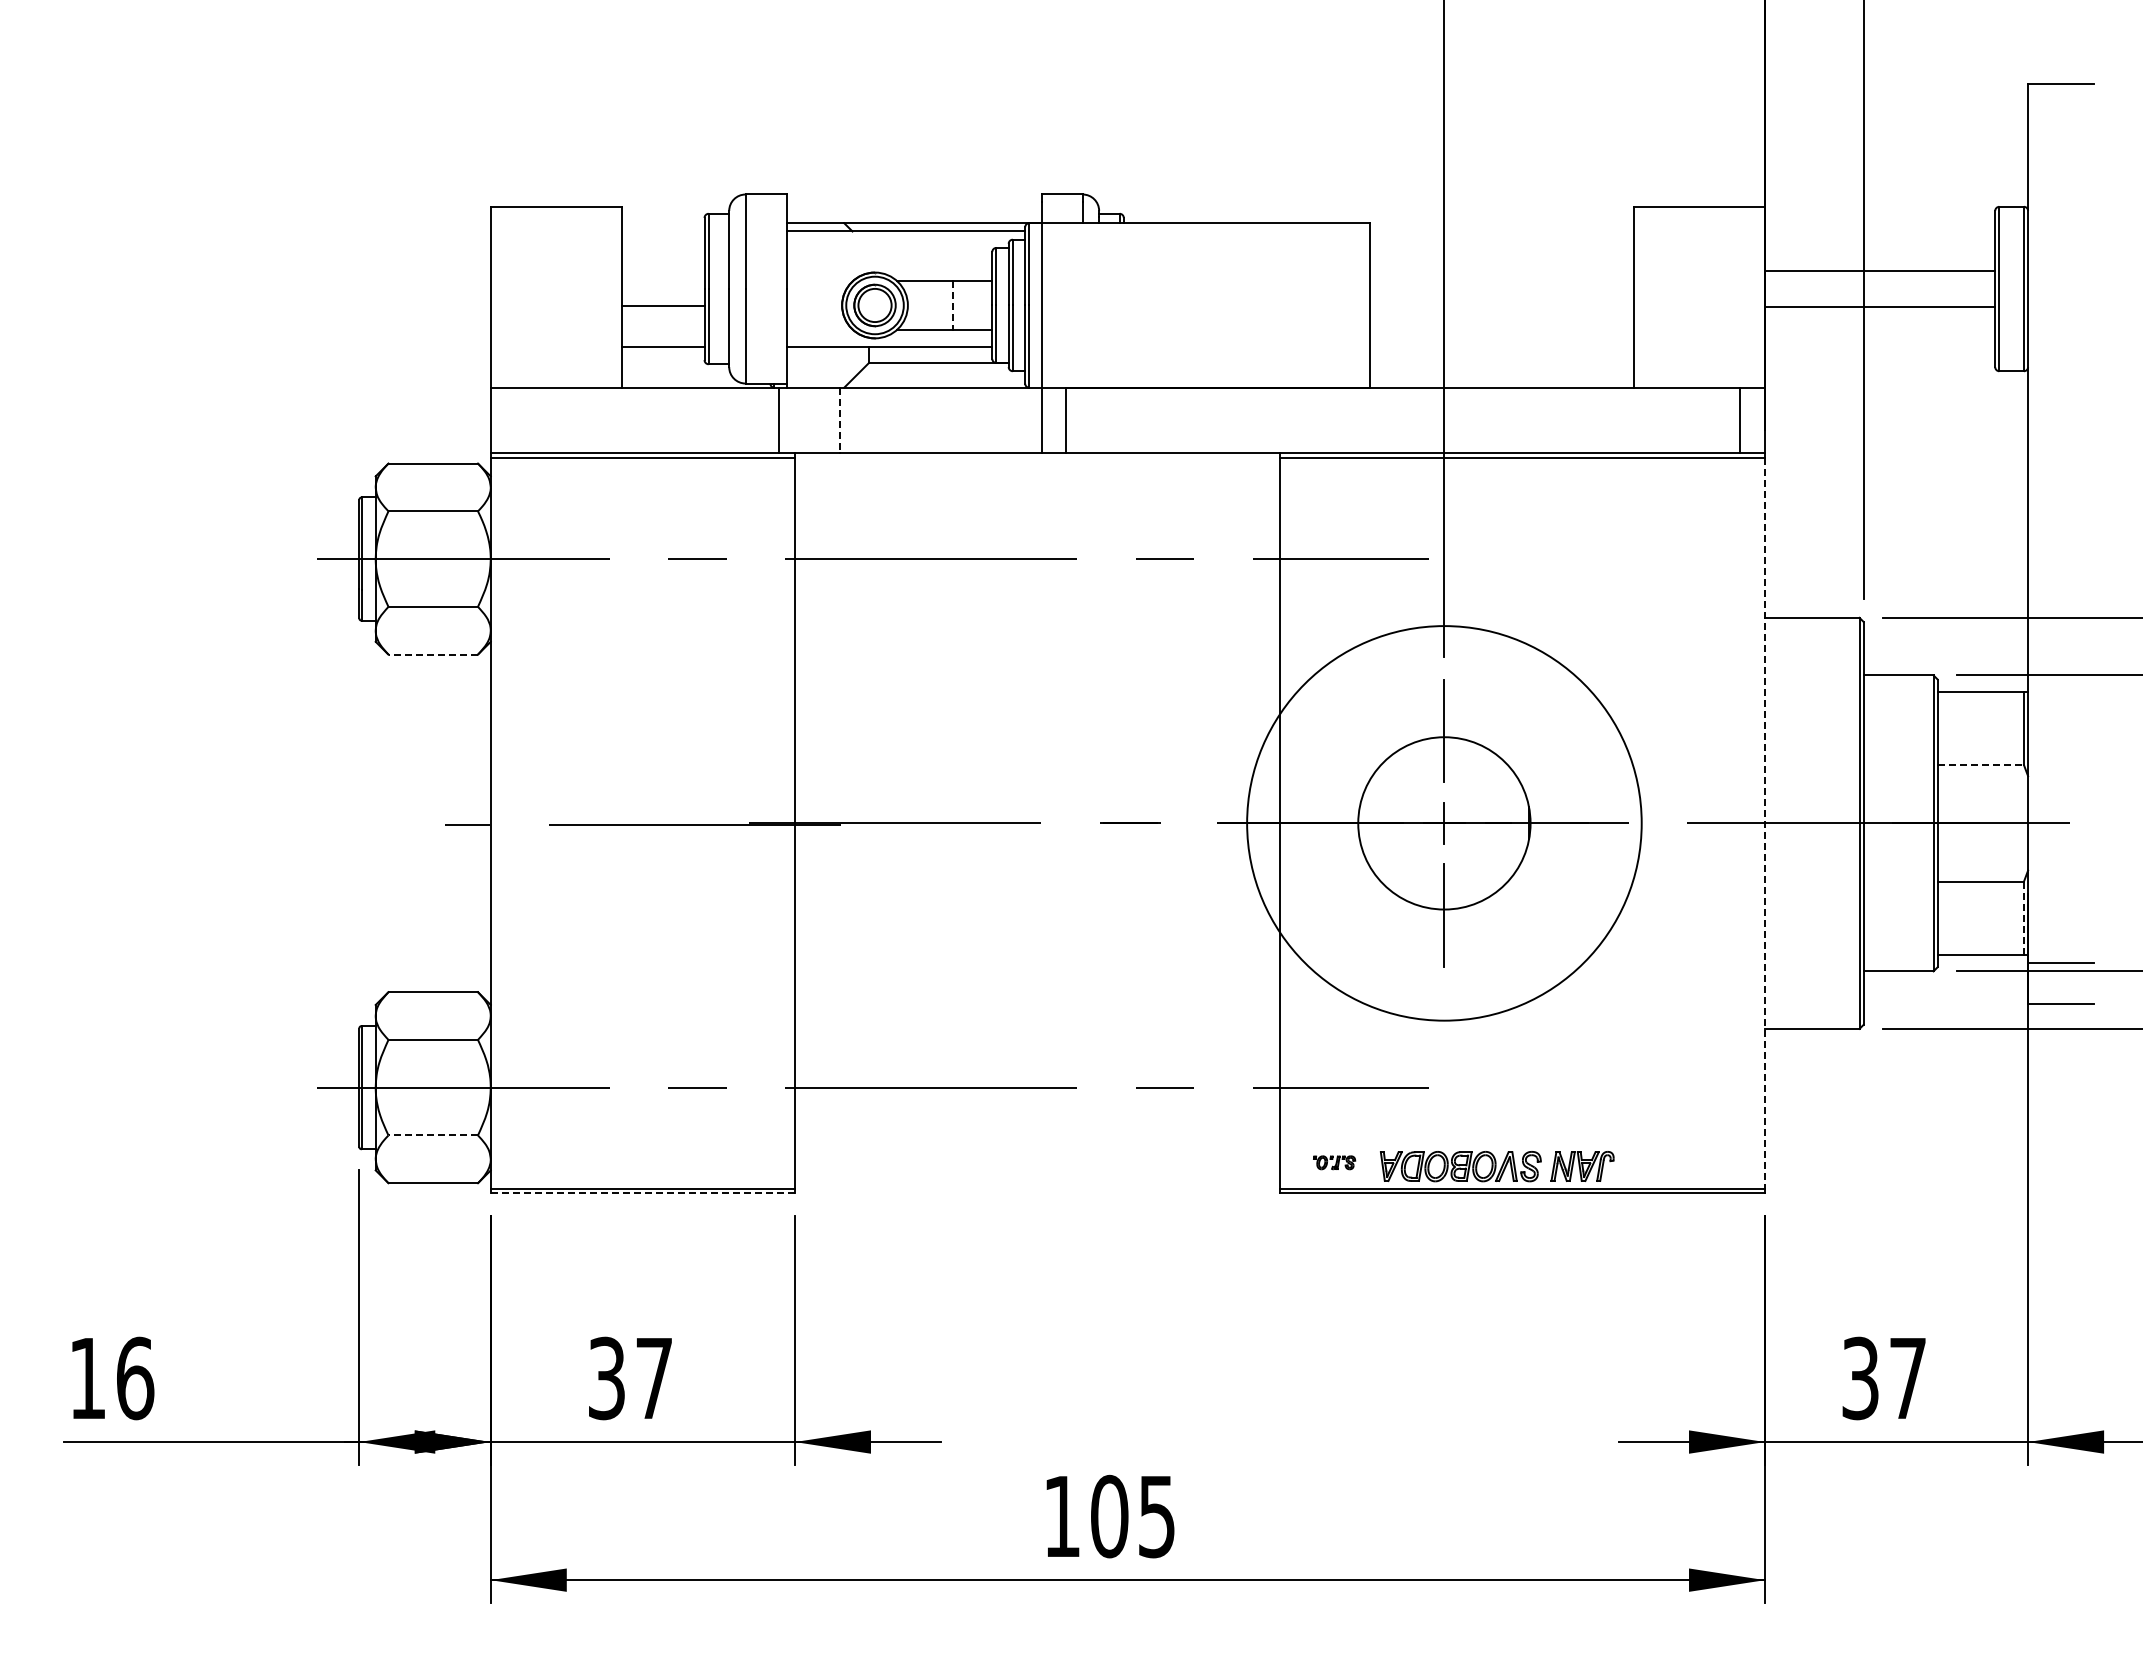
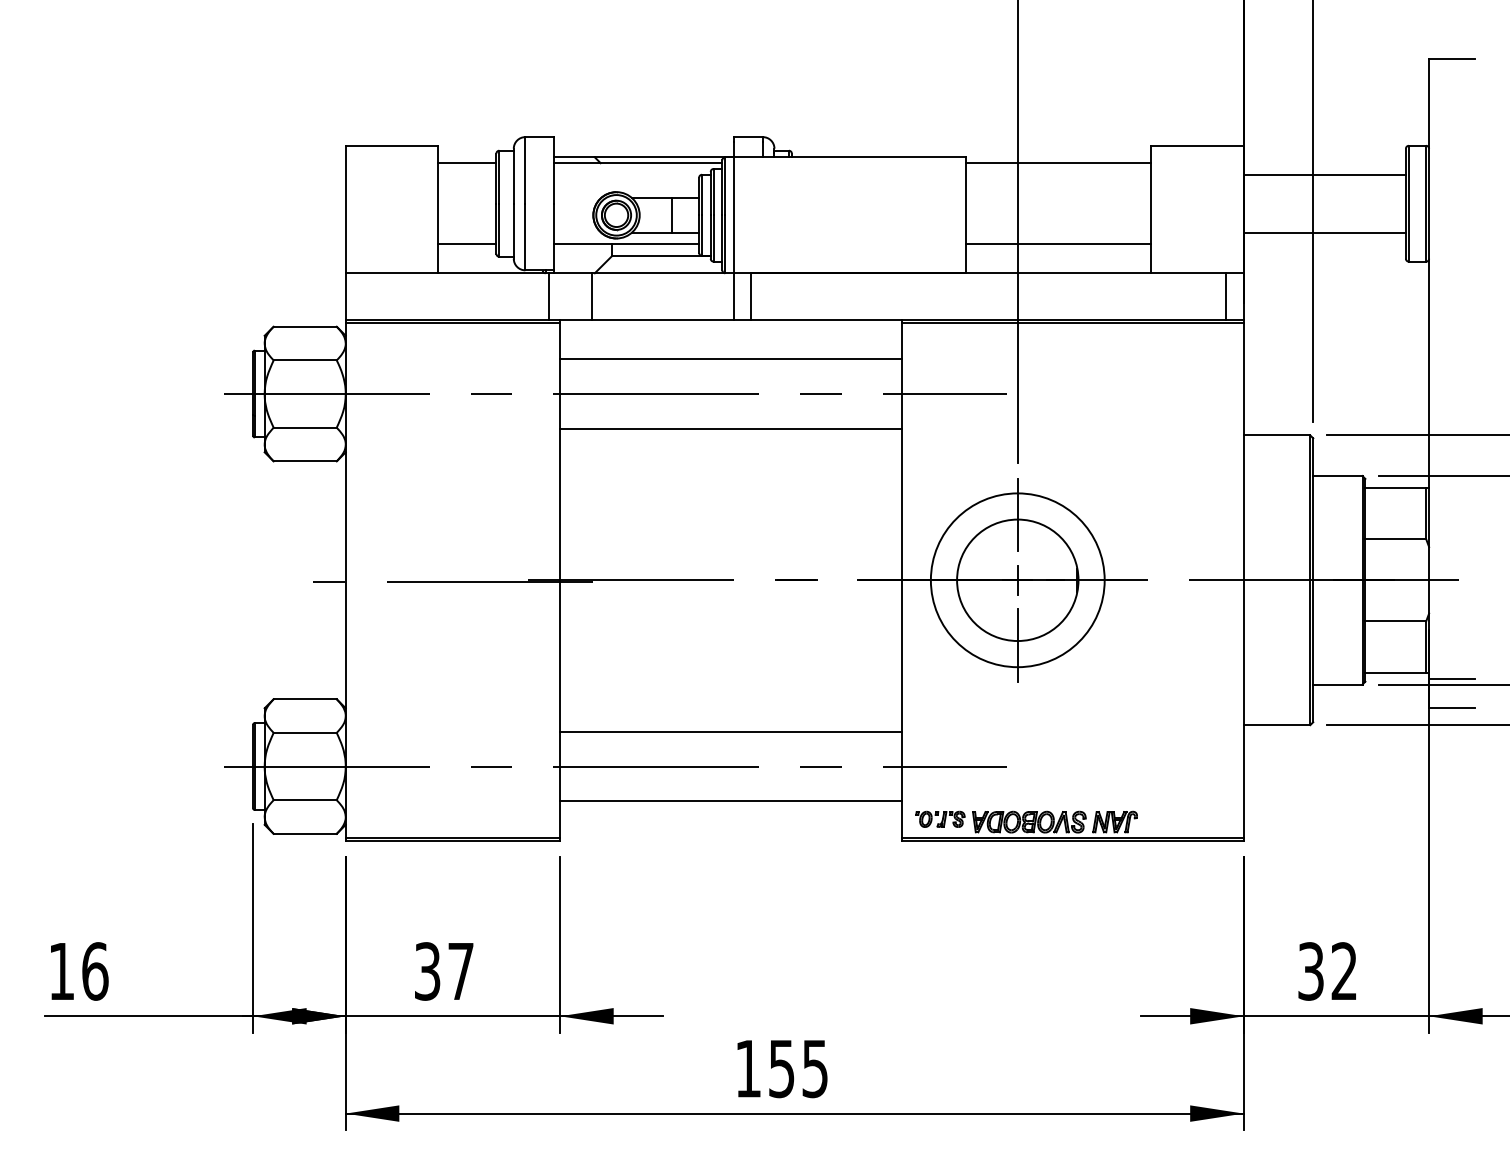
line: (1501, 231) -> (1058, 163), added
line: (1880, 271) -> (1325, 232), moved
line: (953, 305) -> (671, 215), dashed -> solid
line: (663, 306) -> (467, 163), moved
line: (1880, 306) -> (1325, 174), moved
line: (1501, 346) -> (1058, 244), added
line: (840, 420) -> (592, 296), dashed -> solid
line: (1037, 509) -> (731, 359), added
line: (1037, 608) -> (731, 428), added
line: (433, 654) -> (305, 461), dashed -> solid
line: (1981, 765) -> (1396, 539), dashed -> solid
circle: (1444, 823) -> (1017, 580), size x0.62
line: (1765, 823) -> (1244, 580), dashed -> solid
line: (2023, 918) -> (1425, 647), dashed -> solid
line: (1037, 1038) -> (731, 731), added
line: (433, 1135) -> (305, 800), dashed -> solid
line: (1037, 1137) -> (731, 801), added
part: (1334, 1162) -> (940, 819), size x1.67
line: (642, 1193) -> (452, 841), dashed -> solid
text: (1907, 1377) -> (1344, 970), 37 -> 32
text: (1109, 1516) -> (781, 1068), 105 -> 155

